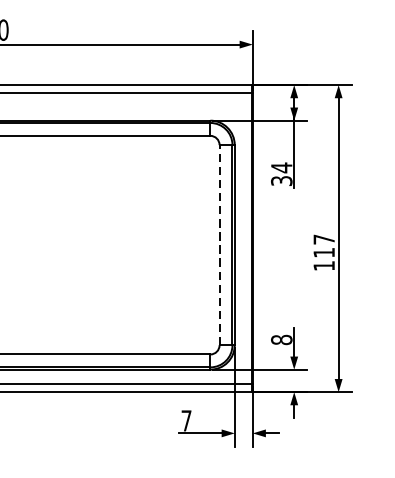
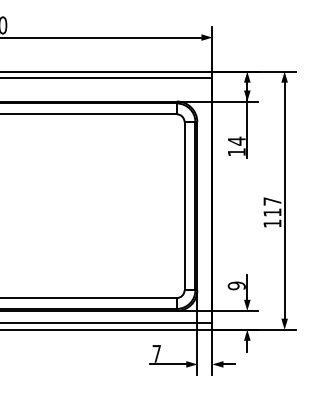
text: (281, 181) -> (236, 152), 34 -> 14
line: (219, 244) -> (184, 205), dashed -> solid
text: (281, 339) -> (236, 285), 8 -> 9

